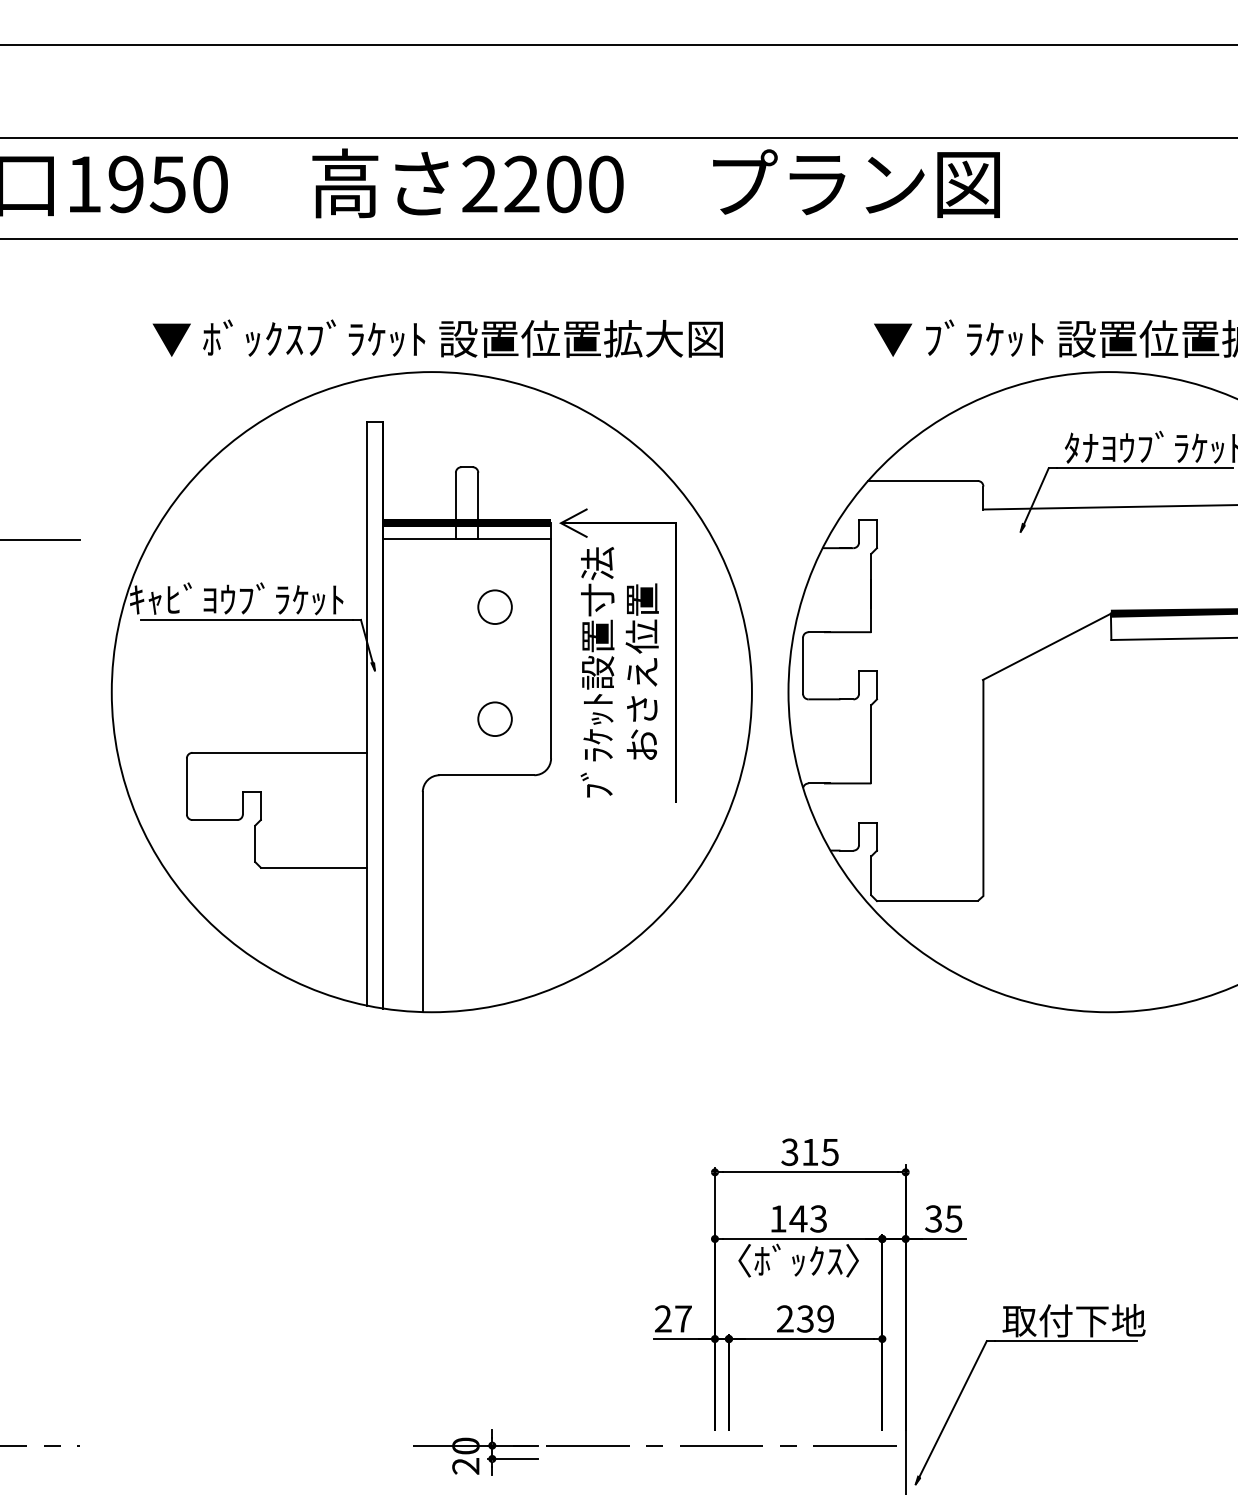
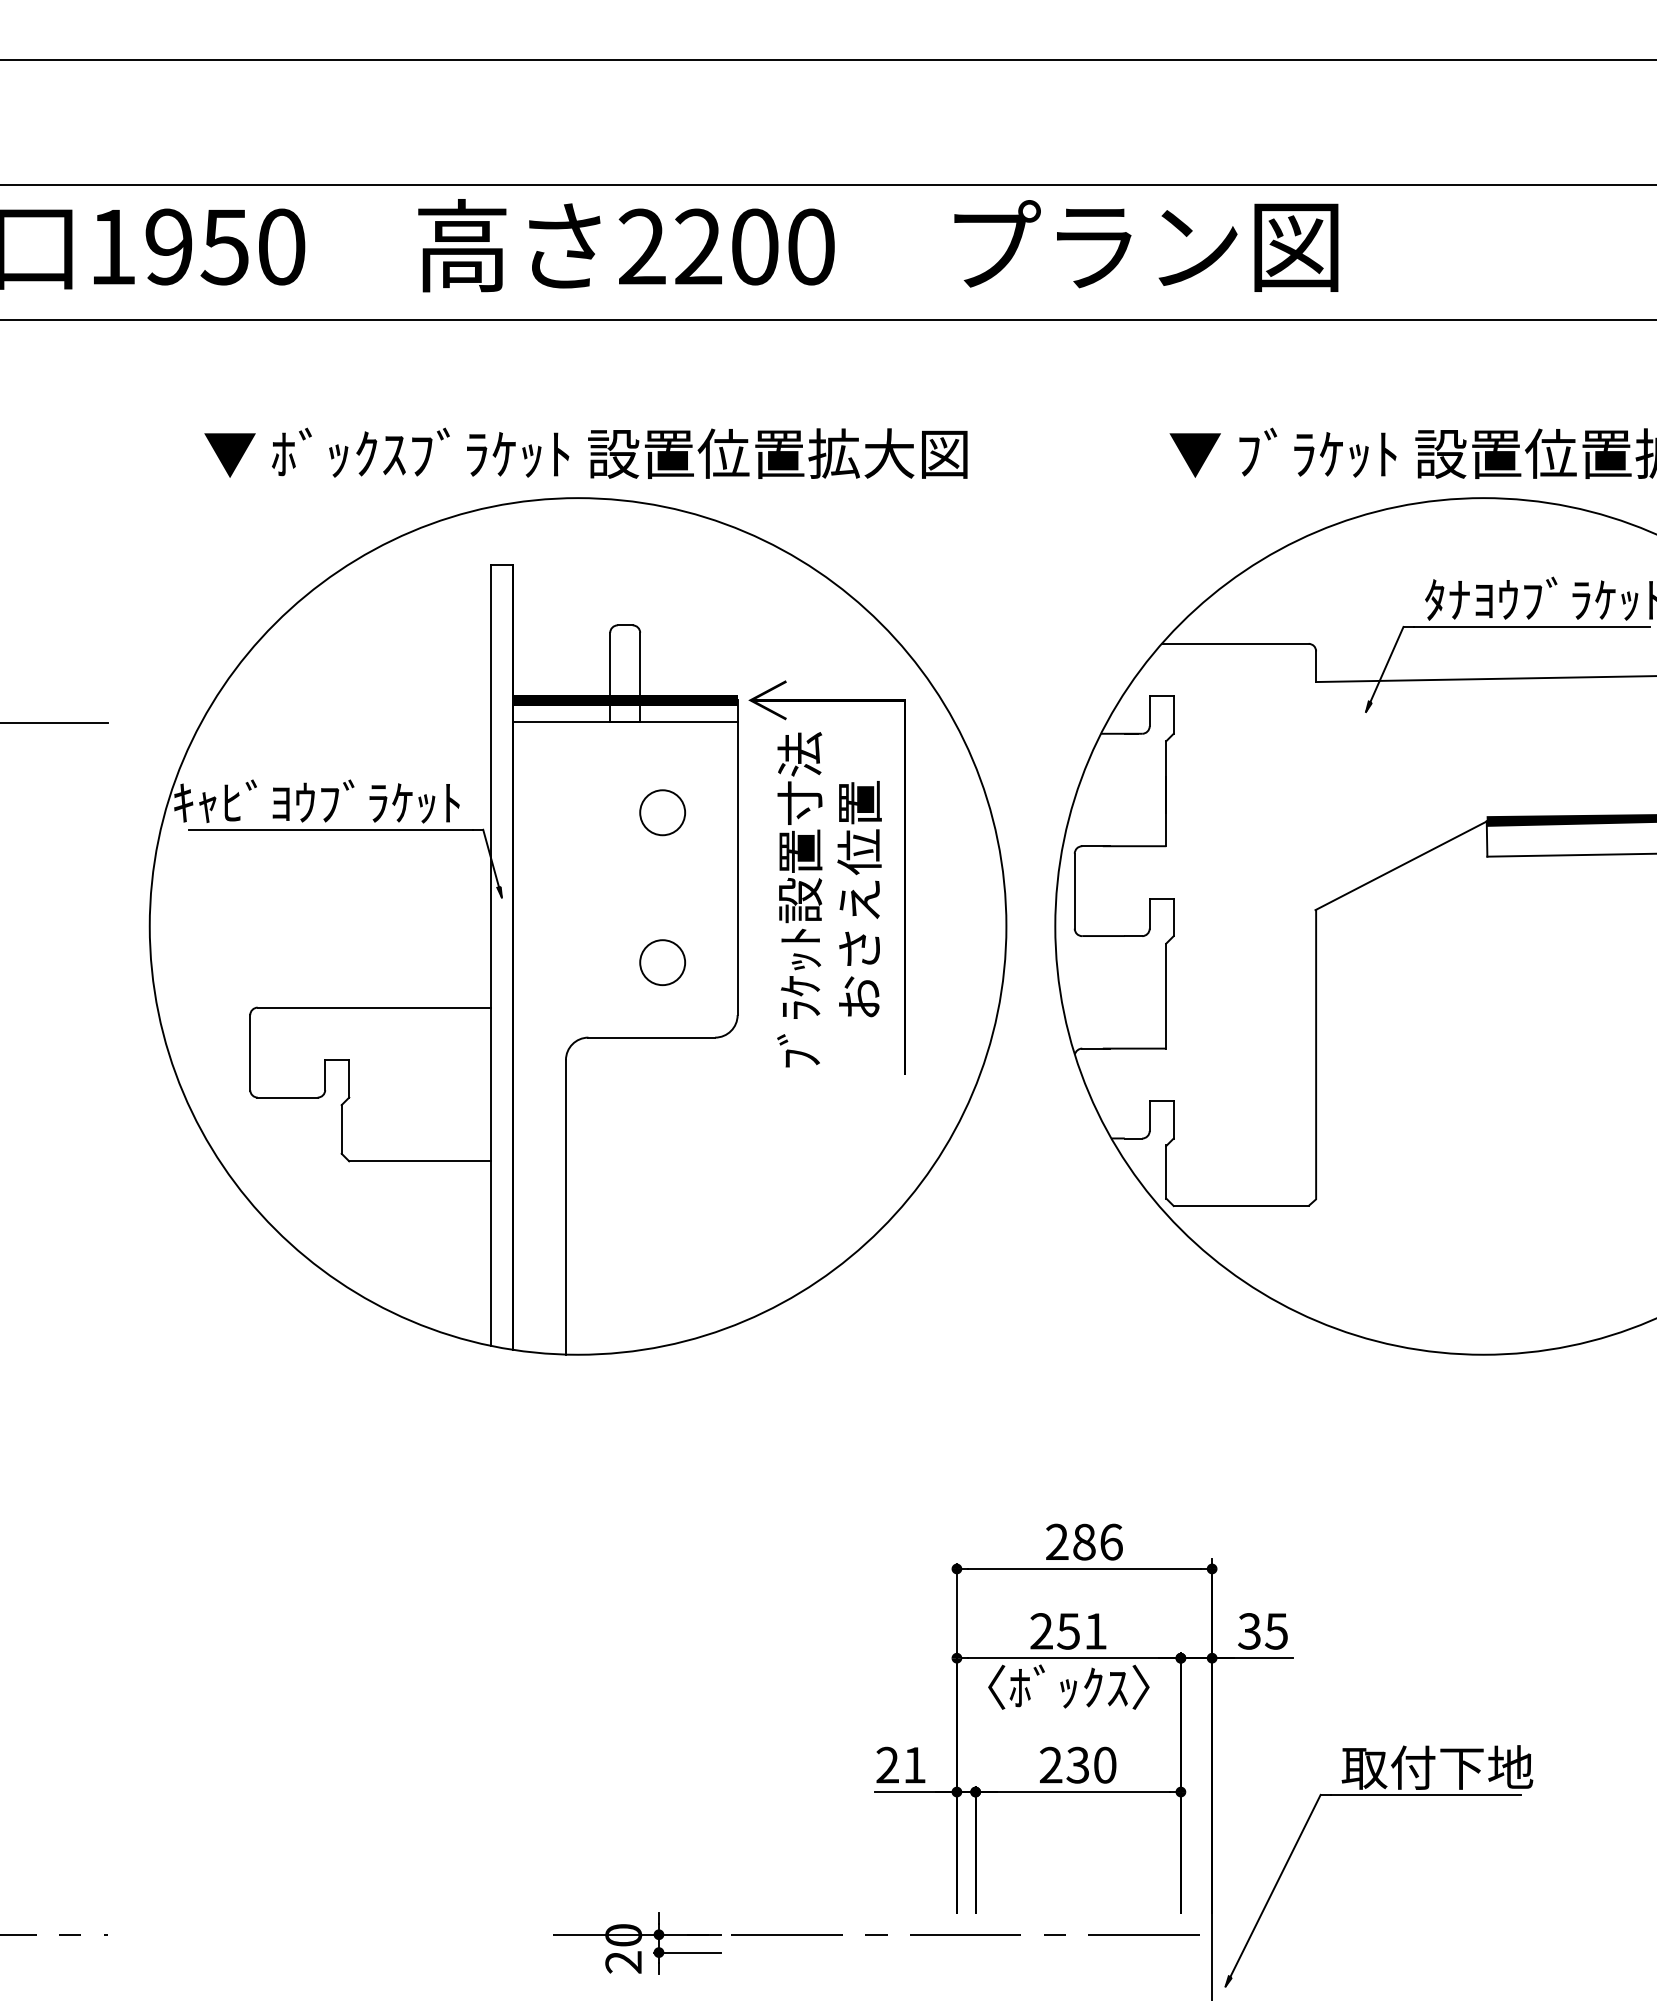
text: (809, 1151) -> (1083, 1541), 315 -> 286
text: (798, 1219) -> (1068, 1631), 143 -> 251
text: (826, 1318) -> (1105, 1764), 239 -> 230
text: (683, 1319) -> (914, 1765), 27 -> 21

